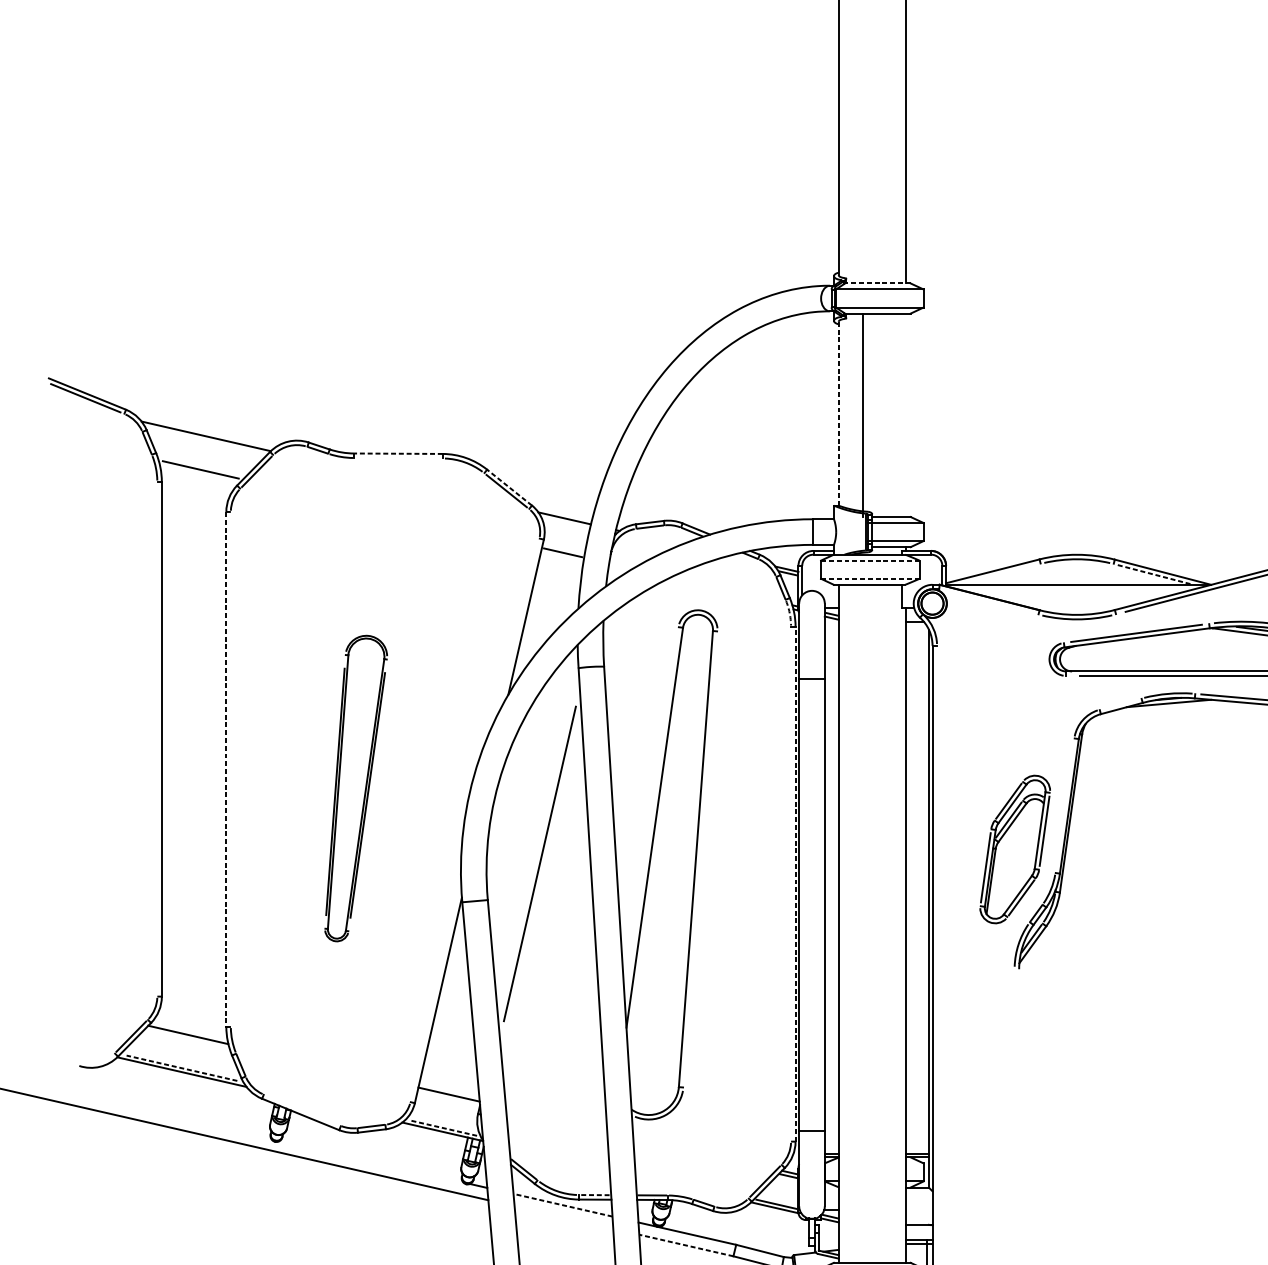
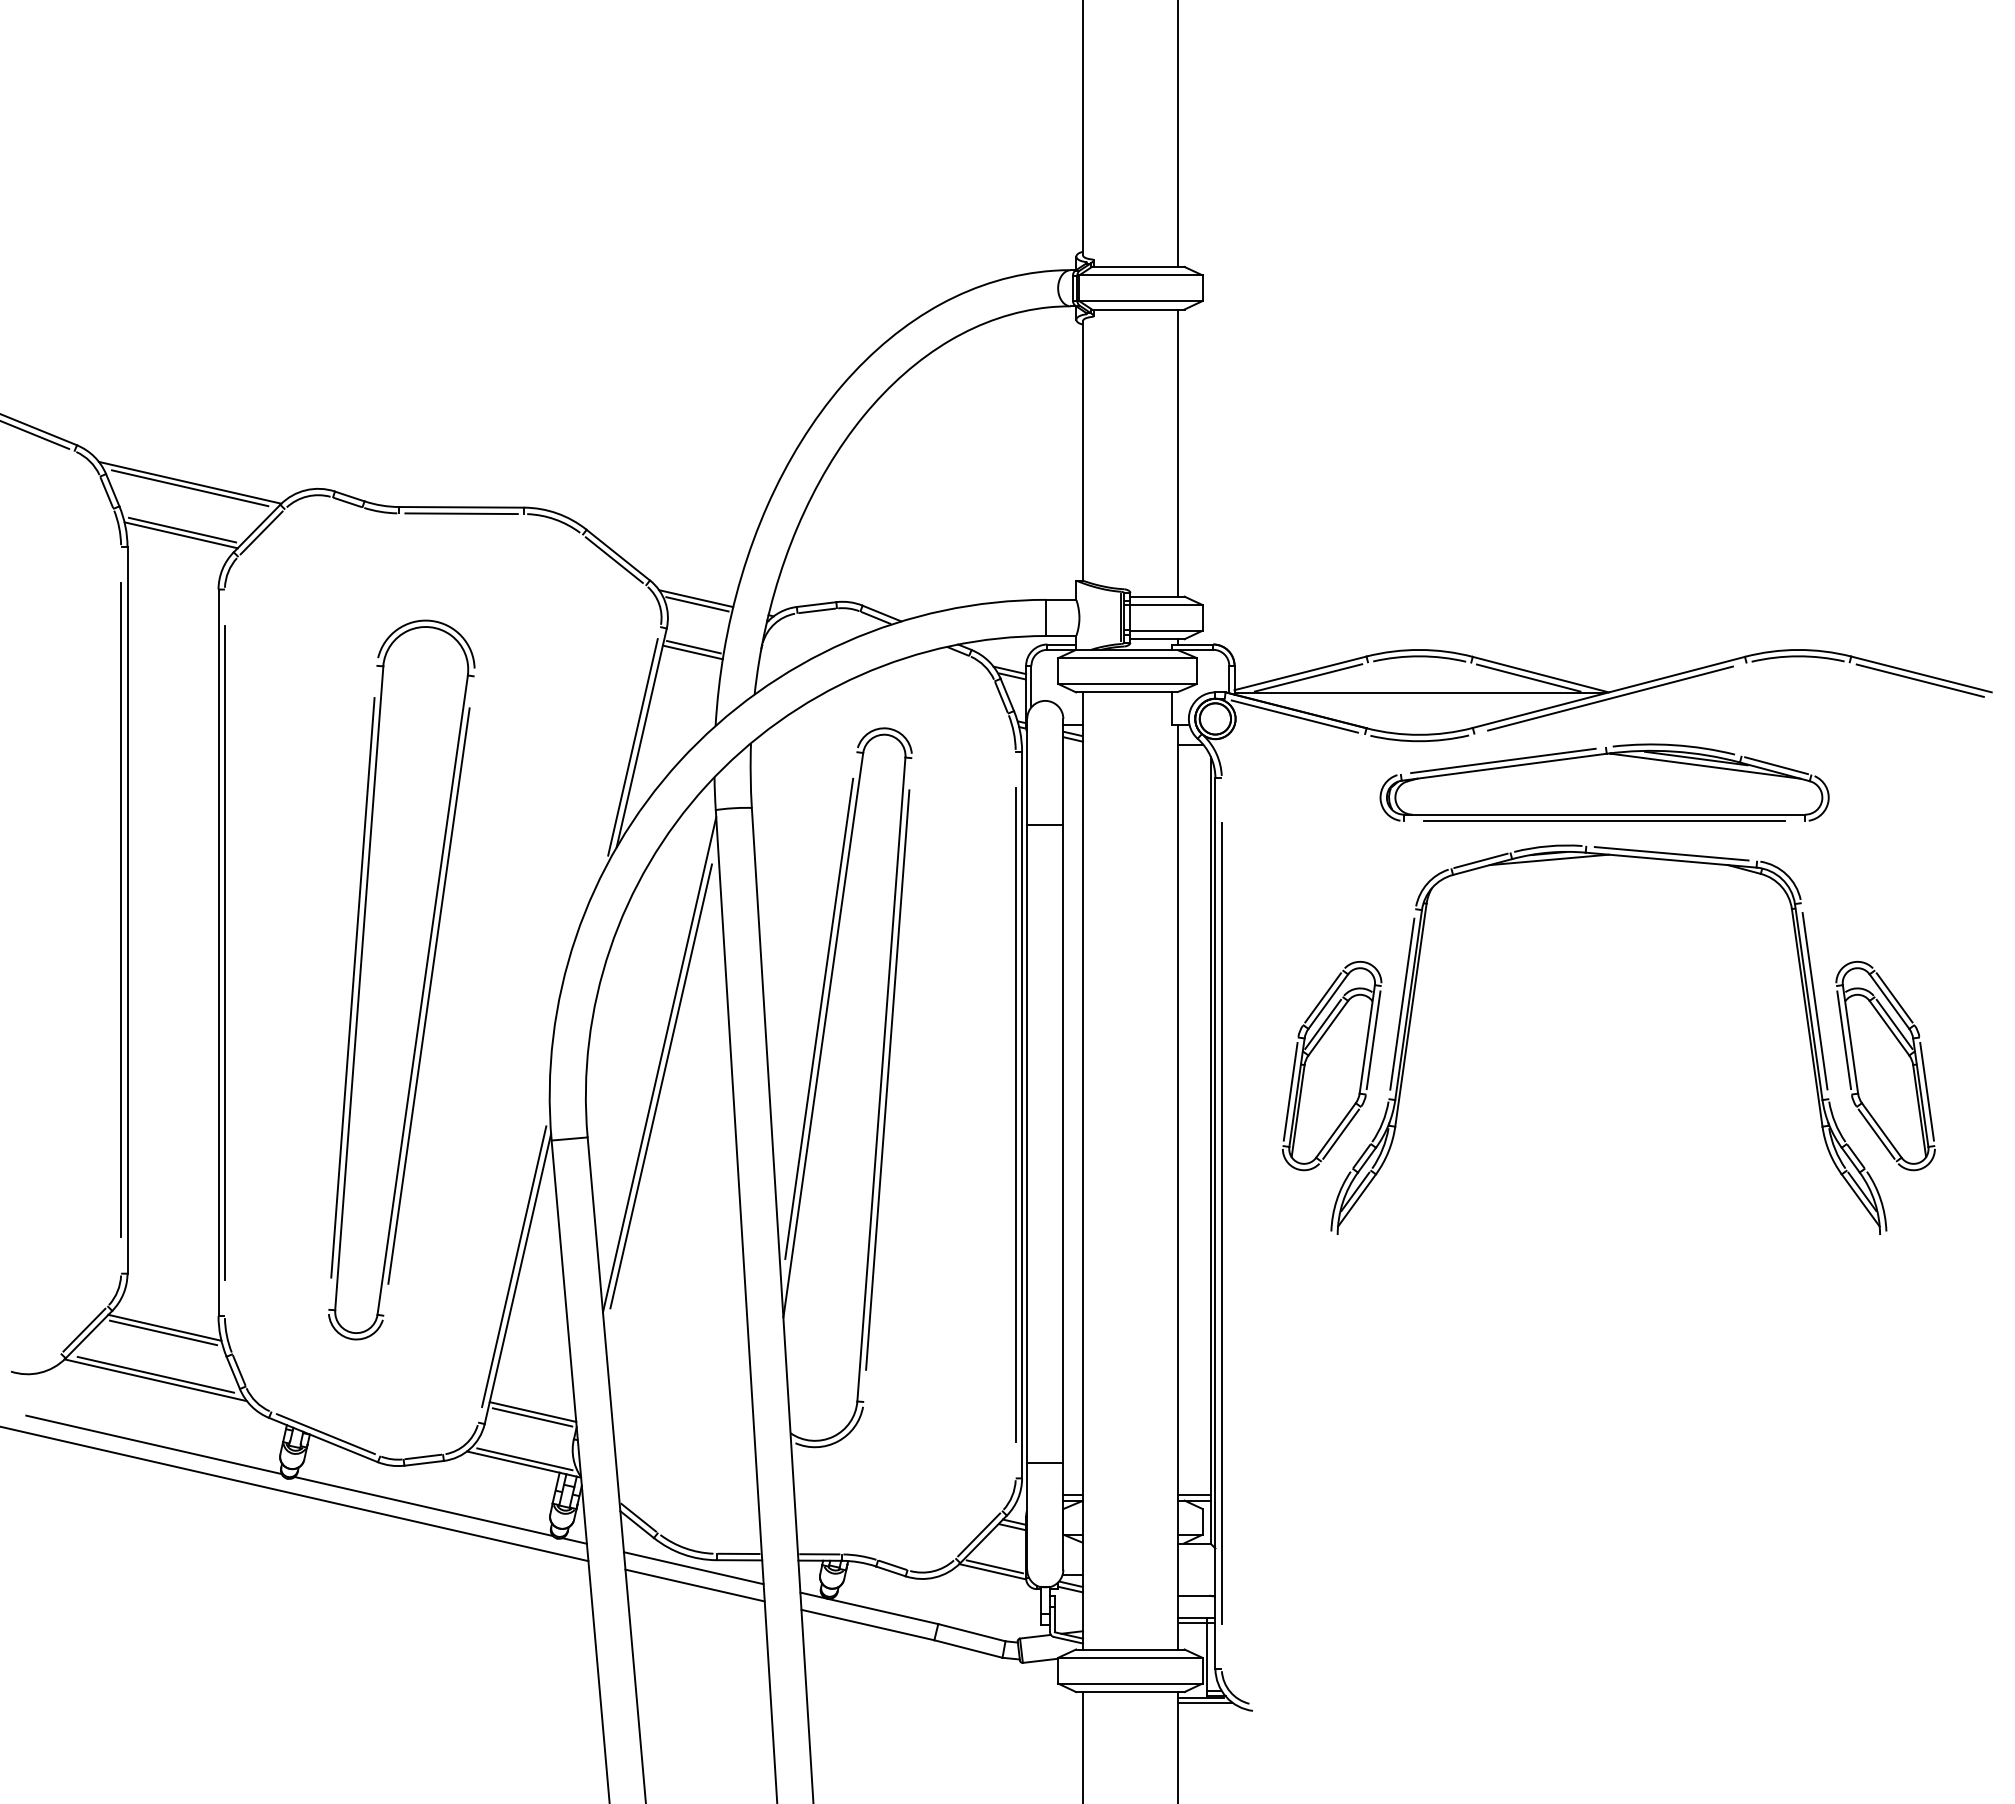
line: (877, 283) -> (1137, 267), dashed -> solid
line: (839, 413) -> (1083, 450), dashed -> solid
line: (863, 414) -> (1177, 452), moved
line: (205, 440) -> (189, 488), added
line: (398, 453) -> (461, 507), dashed -> solid
line: (398, 458) -> (461, 513), added
line: (199, 473) -> (180, 535), added
line: (509, 487) -> (618, 555), dashed -> solid
line: (565, 522) -> (697, 604), added
line: (562, 556) -> (692, 652), added
line: (870, 560) -> (1127, 658), dashed -> solid
line: (998, 574) -> (1308, 677), added
line: (1155, 574) -> (1529, 678), dashed -> solid
line: (870, 578) -> (1127, 683), dashed -> solid
line: (988, 601) -> (1294, 716), added
arc: (789, 613) -> (1013, 732), dashed -> solid
line: (519, 623) -> (632, 747), added
line: (1120, 703) -> (1480, 860), added
line: (157, 739) -> (121, 910), added
line: (226, 769) -> (218, 953), dashed -> solid
line: (230, 769) -> (224, 952), added
part: (355, 788) -> (401, 979), size x1.67
line: (1065, 805) -> (1402, 1003), added
line: (652, 815) -> (819, 1018), added
line: (538, 848) -> (659, 1064), added
line: (700, 859) -> (887, 1079), added
line: (795, 883) -> (1022, 1114), dashed -> solid
line: (790, 884) -> (1015, 1115), added
line: (936, 961) -> (1221, 1223), added
line: (436, 991) -> (514, 1266), added
line: (187, 1038) -> (163, 1332), added
line: (181, 1068) -> (155, 1374), dashed -> solid
line: (448, 1098) -> (532, 1417), added
line: (302, 1110) -> (325, 1434), added
line: (180, 1117) -> (153, 1444), added
line: (443, 1128) -> (524, 1459), dashed -> solid
line: (371, 1161) -> (423, 1506), added
line: (594, 1194) -> (738, 1553), dashed -> solid
line: (562, 1205) -> (693, 1568), dashed -> solid
line: (563, 1217) -> (694, 1585), added
line: (686, 1245) -> (867, 1624), dashed -> solid

